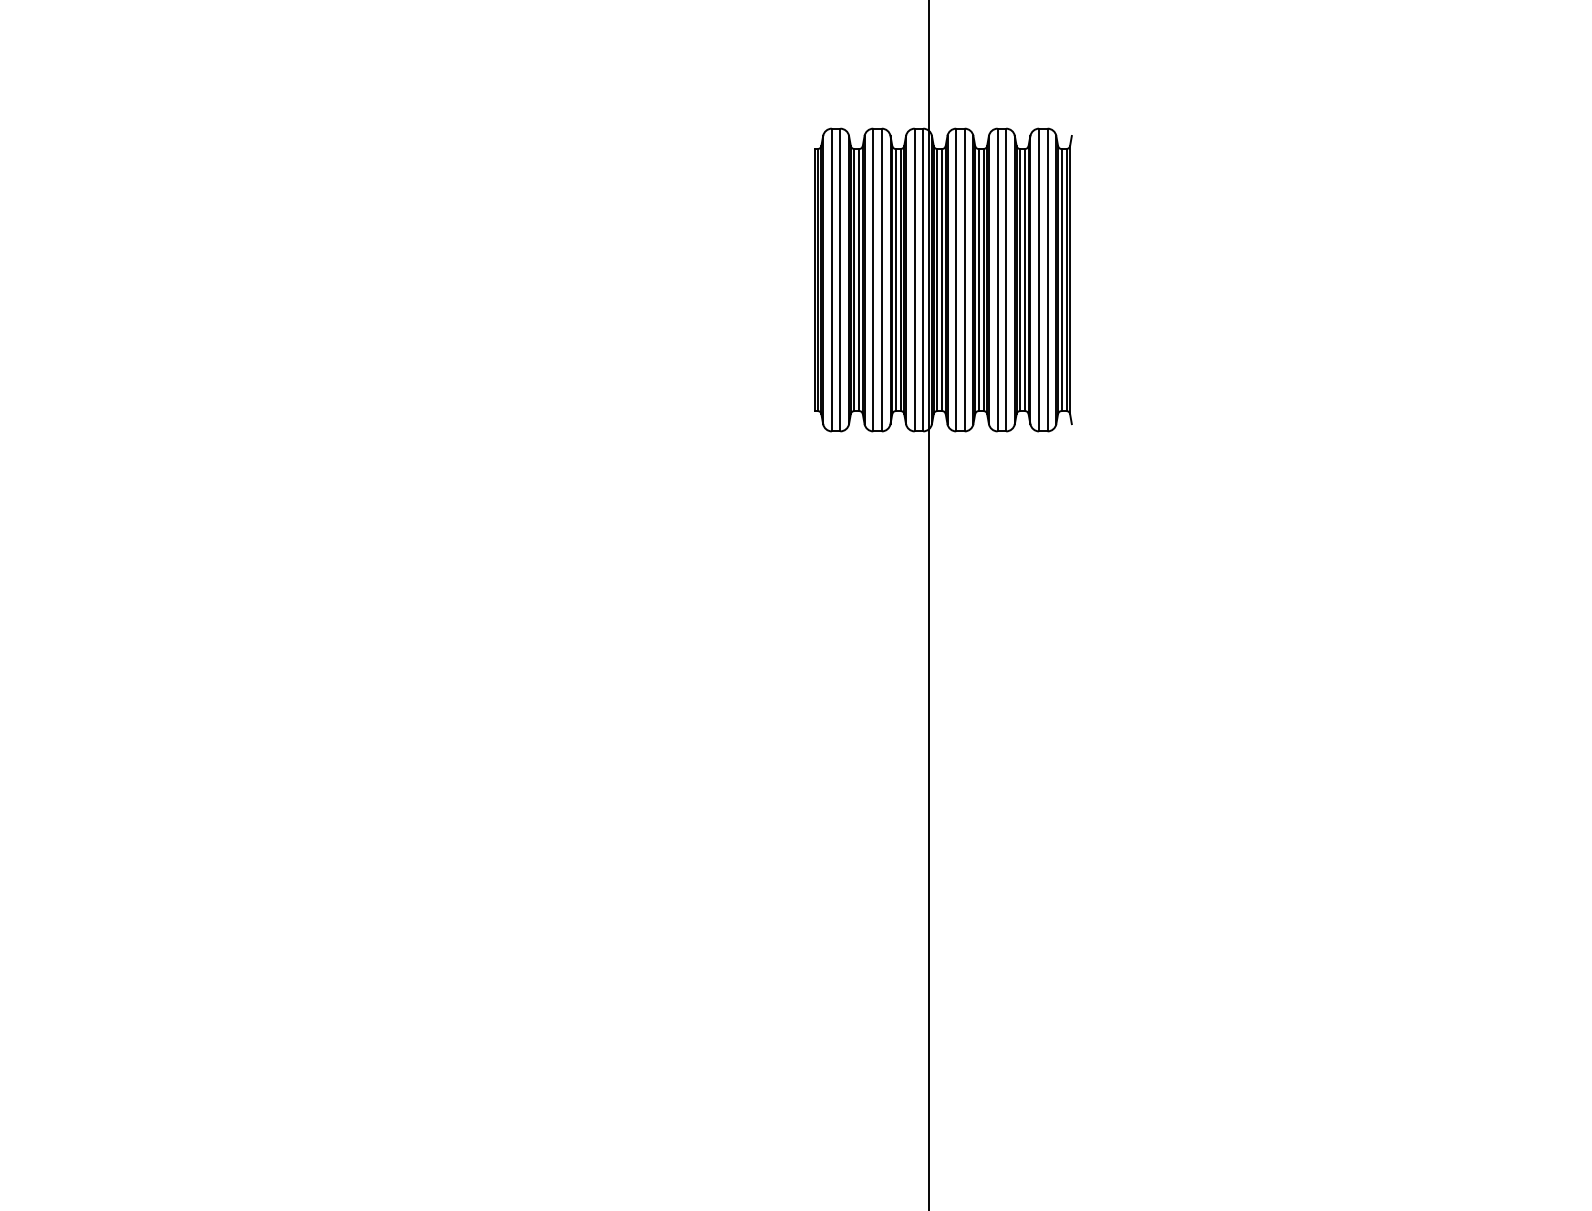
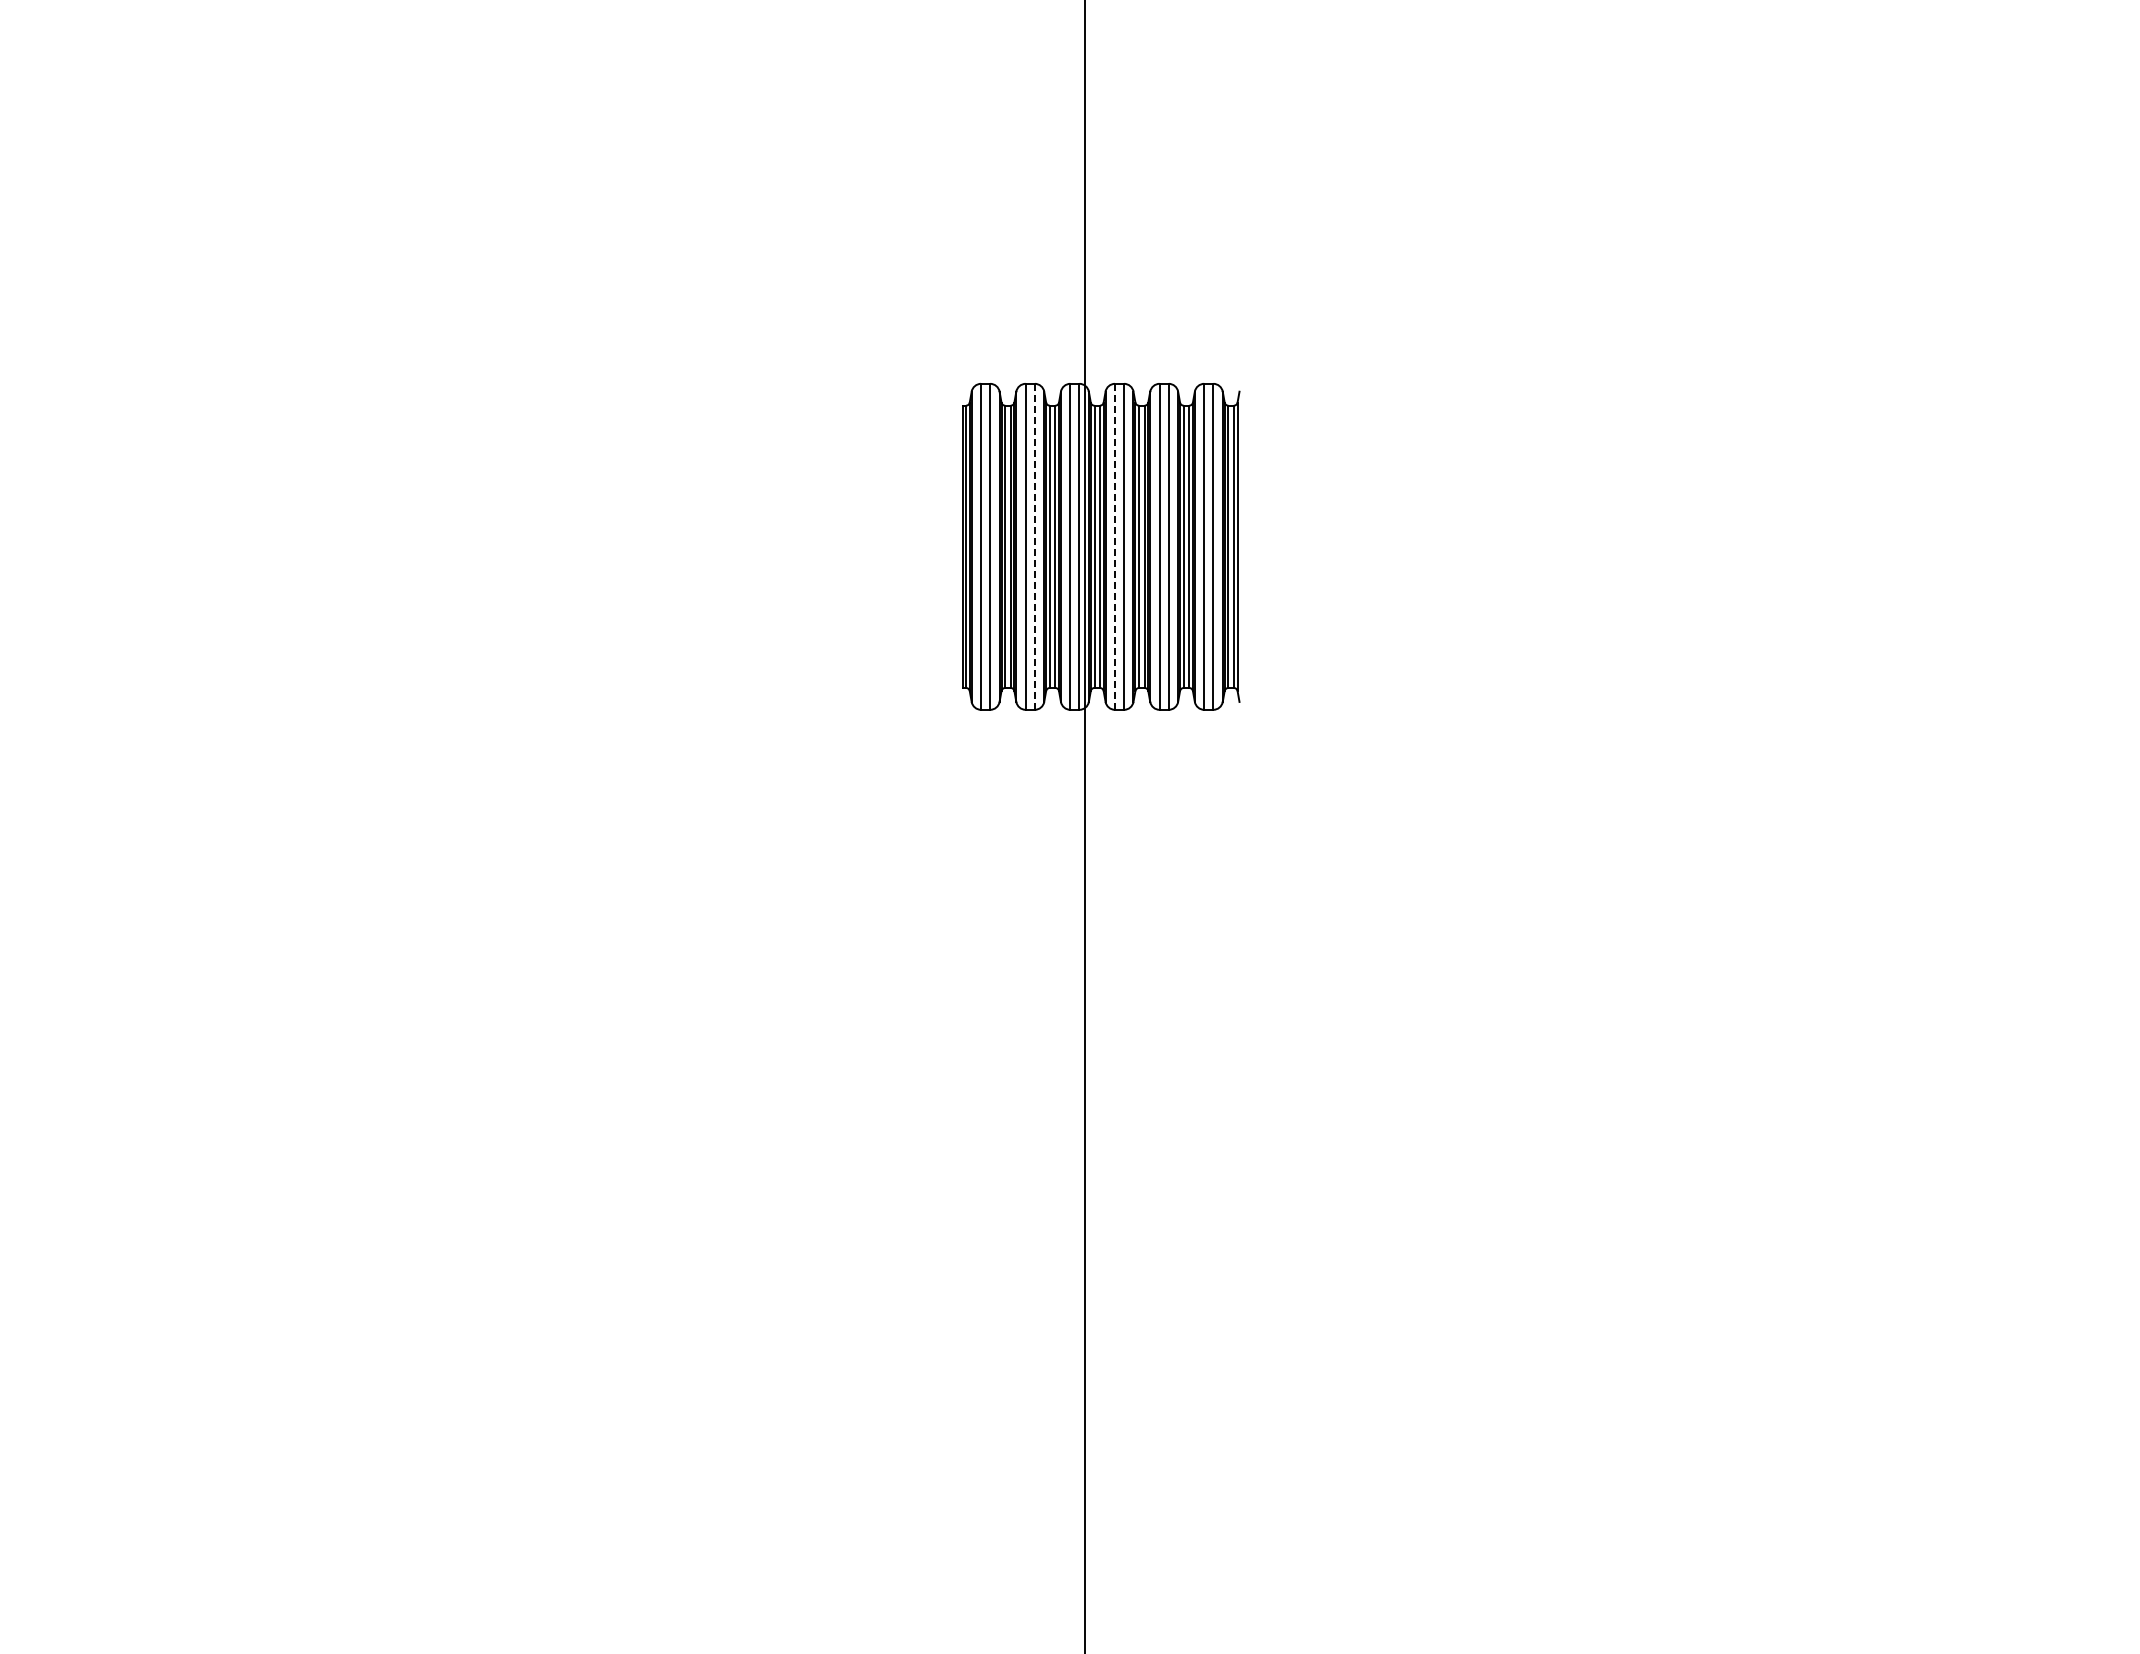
line: (881, 279) -> (1034, 546), solid -> dashed
line: (955, 279) -> (1114, 546), solid -> dashed

